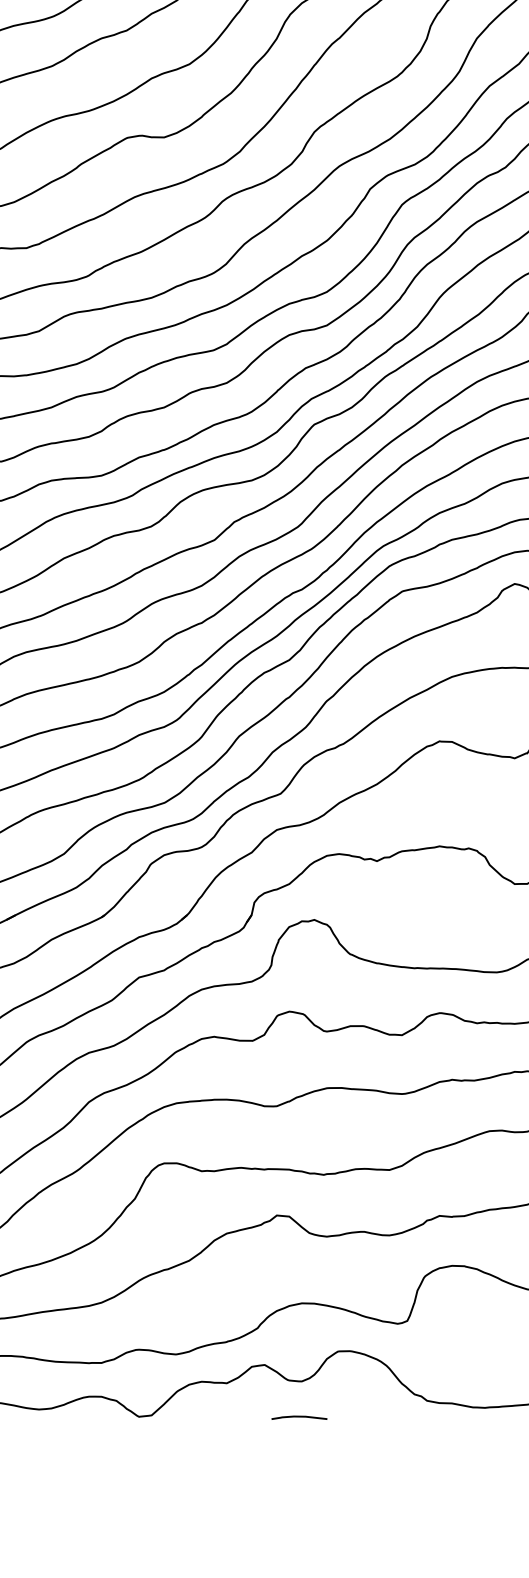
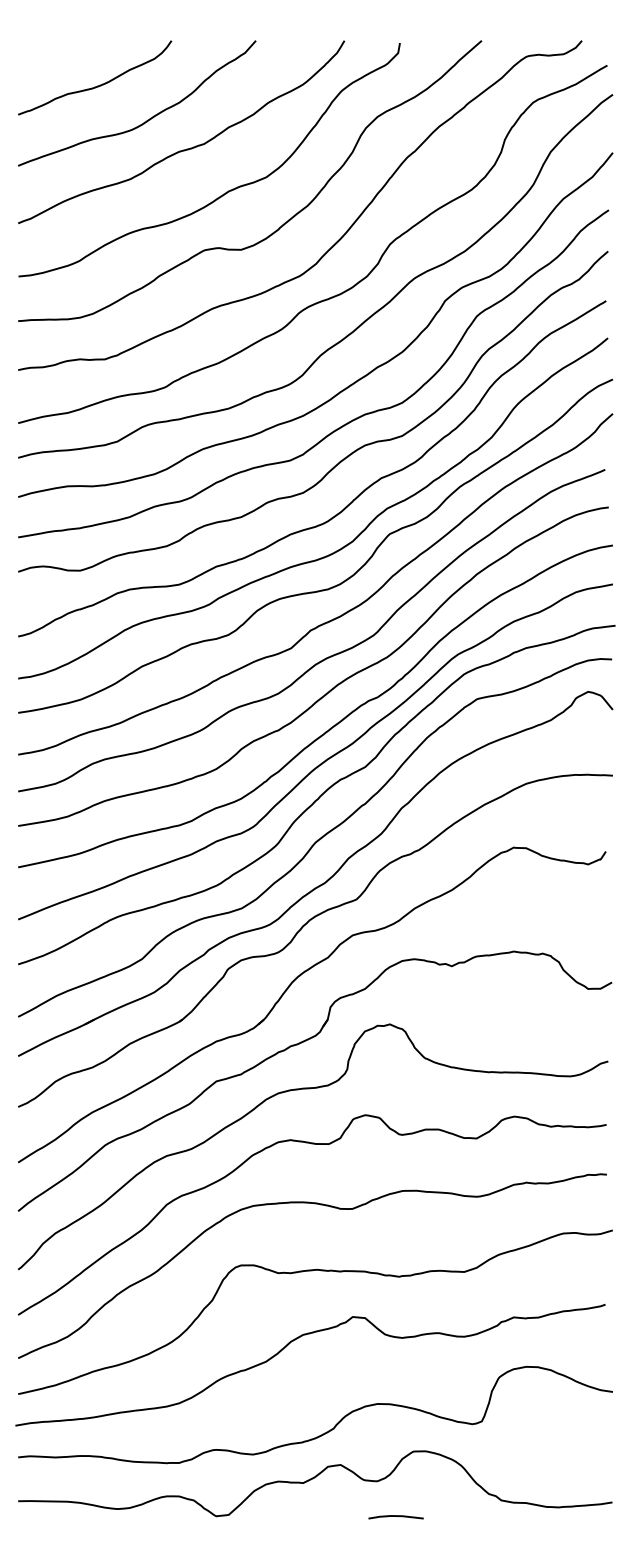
curve: (298, 1417) -> (395, 1516), moved

